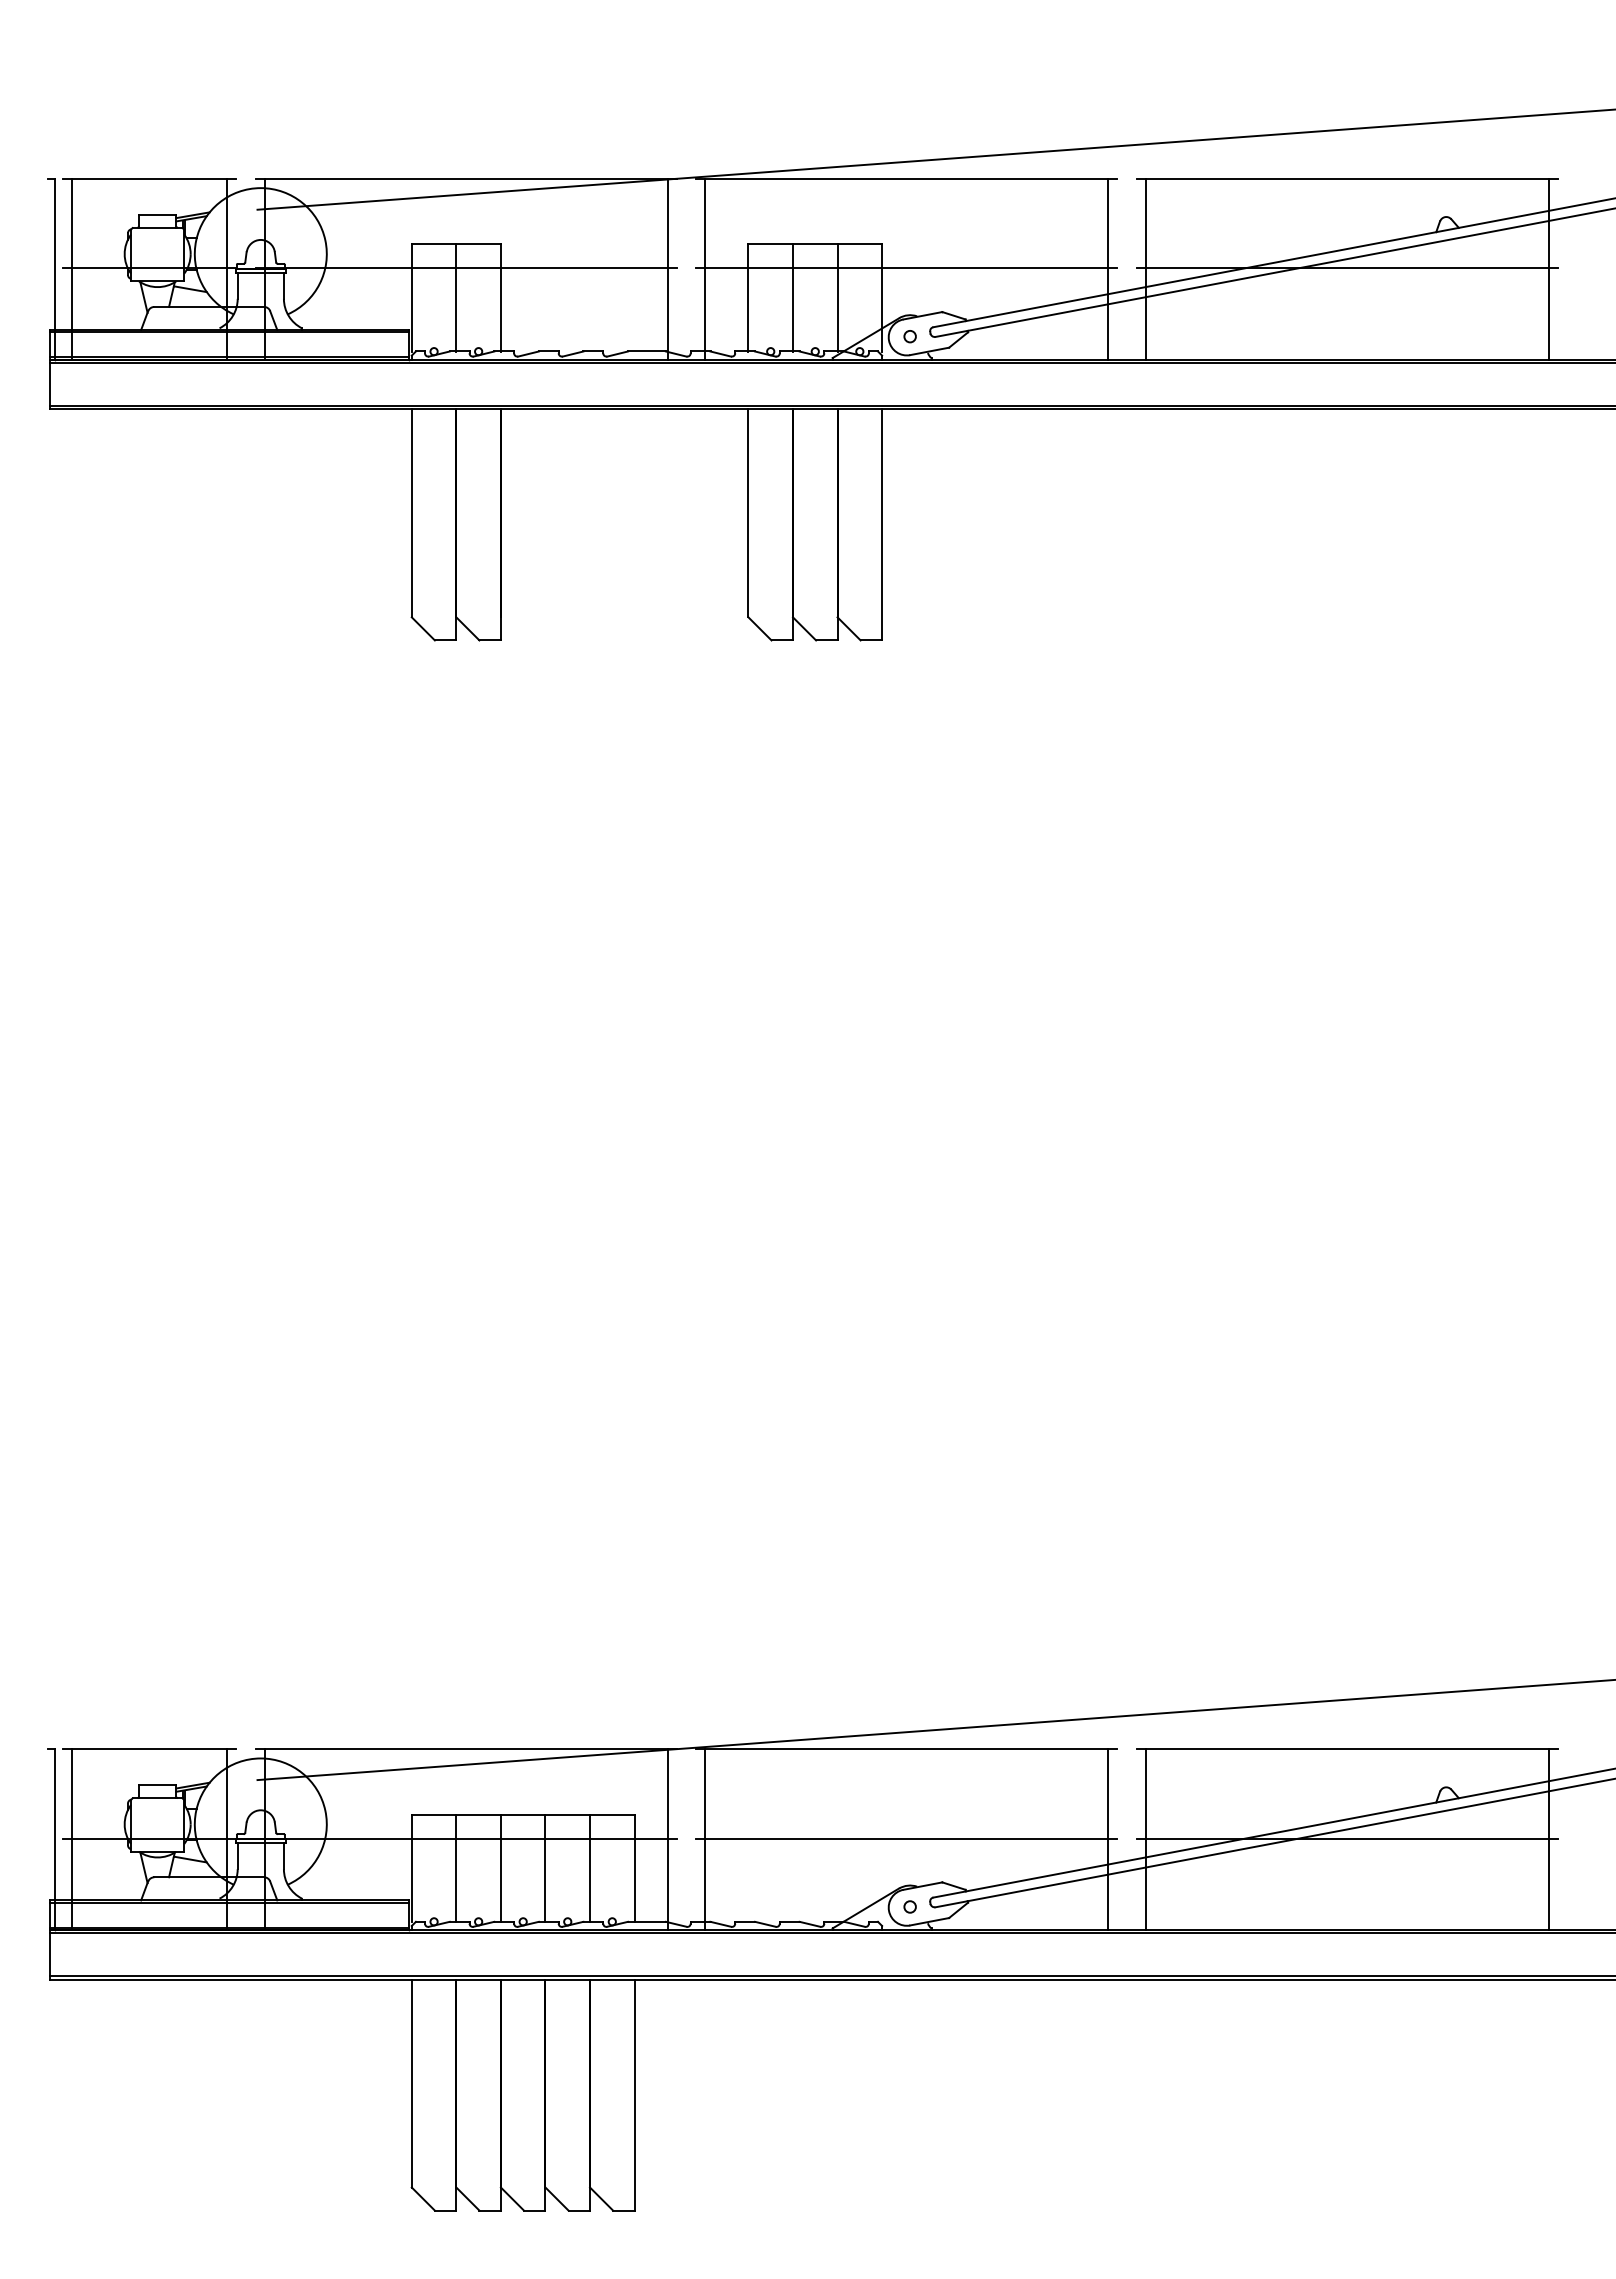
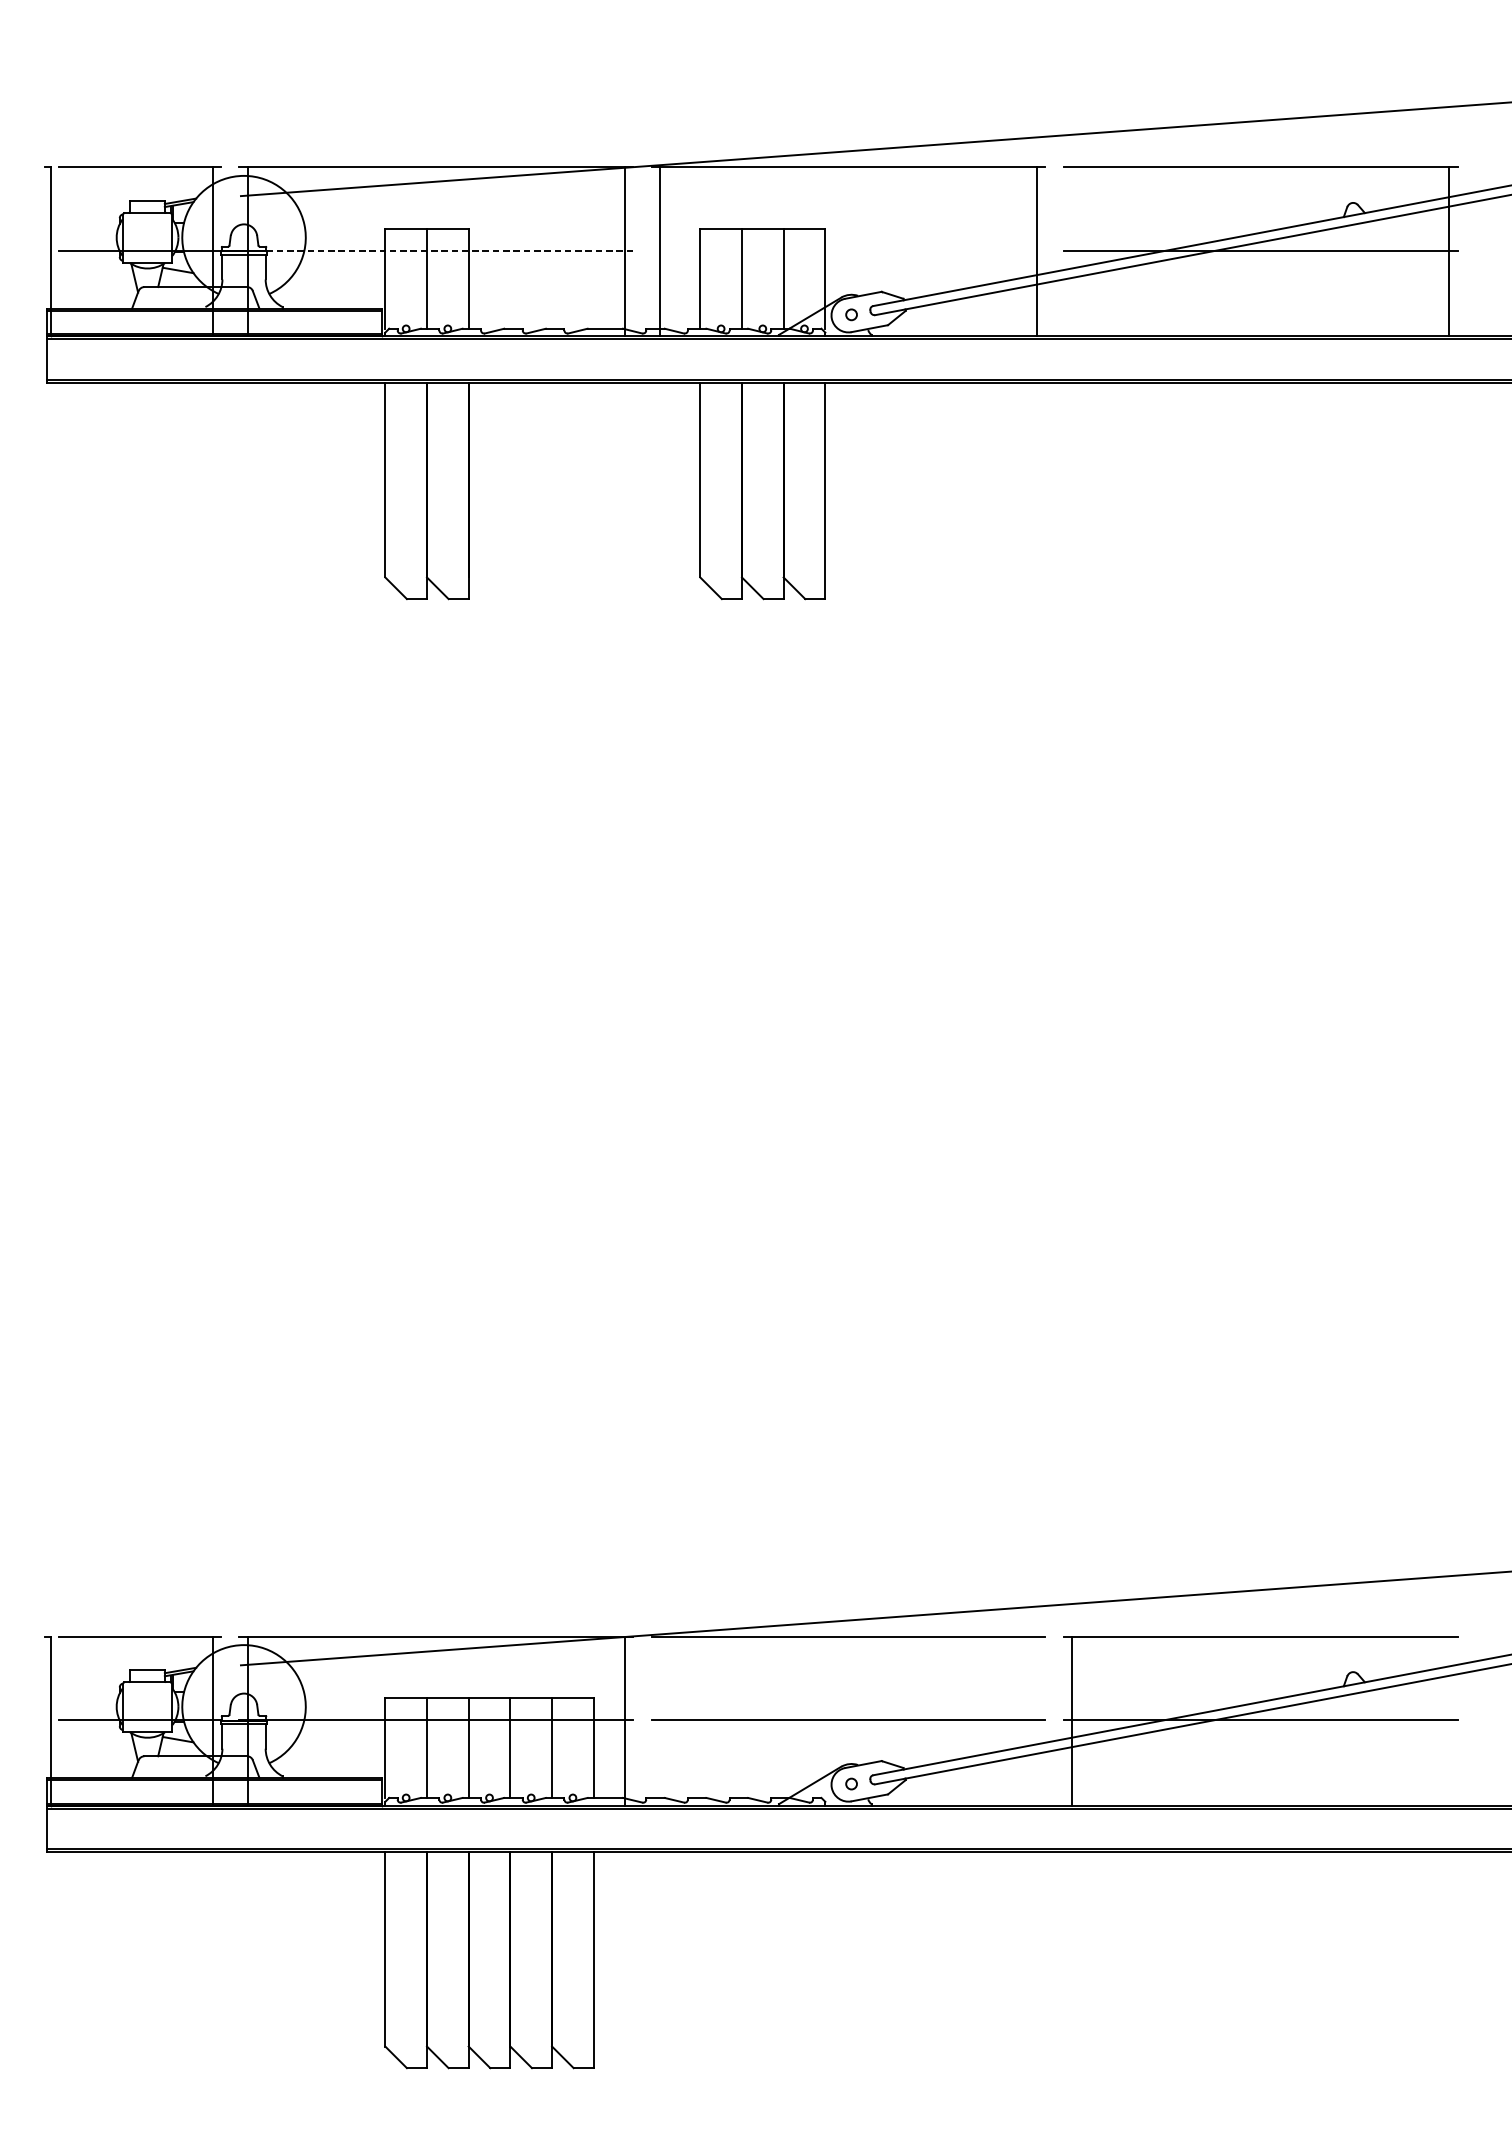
line: (465, 268) -> (435, 251), solid -> dashed
line: (906, 268) -> (848, 251), removed
line: (71, 269) -> (66, 252), removed
line: (1145, 269) -> (1071, 252), removed
line: (71, 1839) -> (66, 1720), removed
line: (705, 1839) -> (660, 1720), removed
line: (1108, 1839) -> (1037, 1720), removed
line: (1548, 1839) -> (1448, 1720), removed

